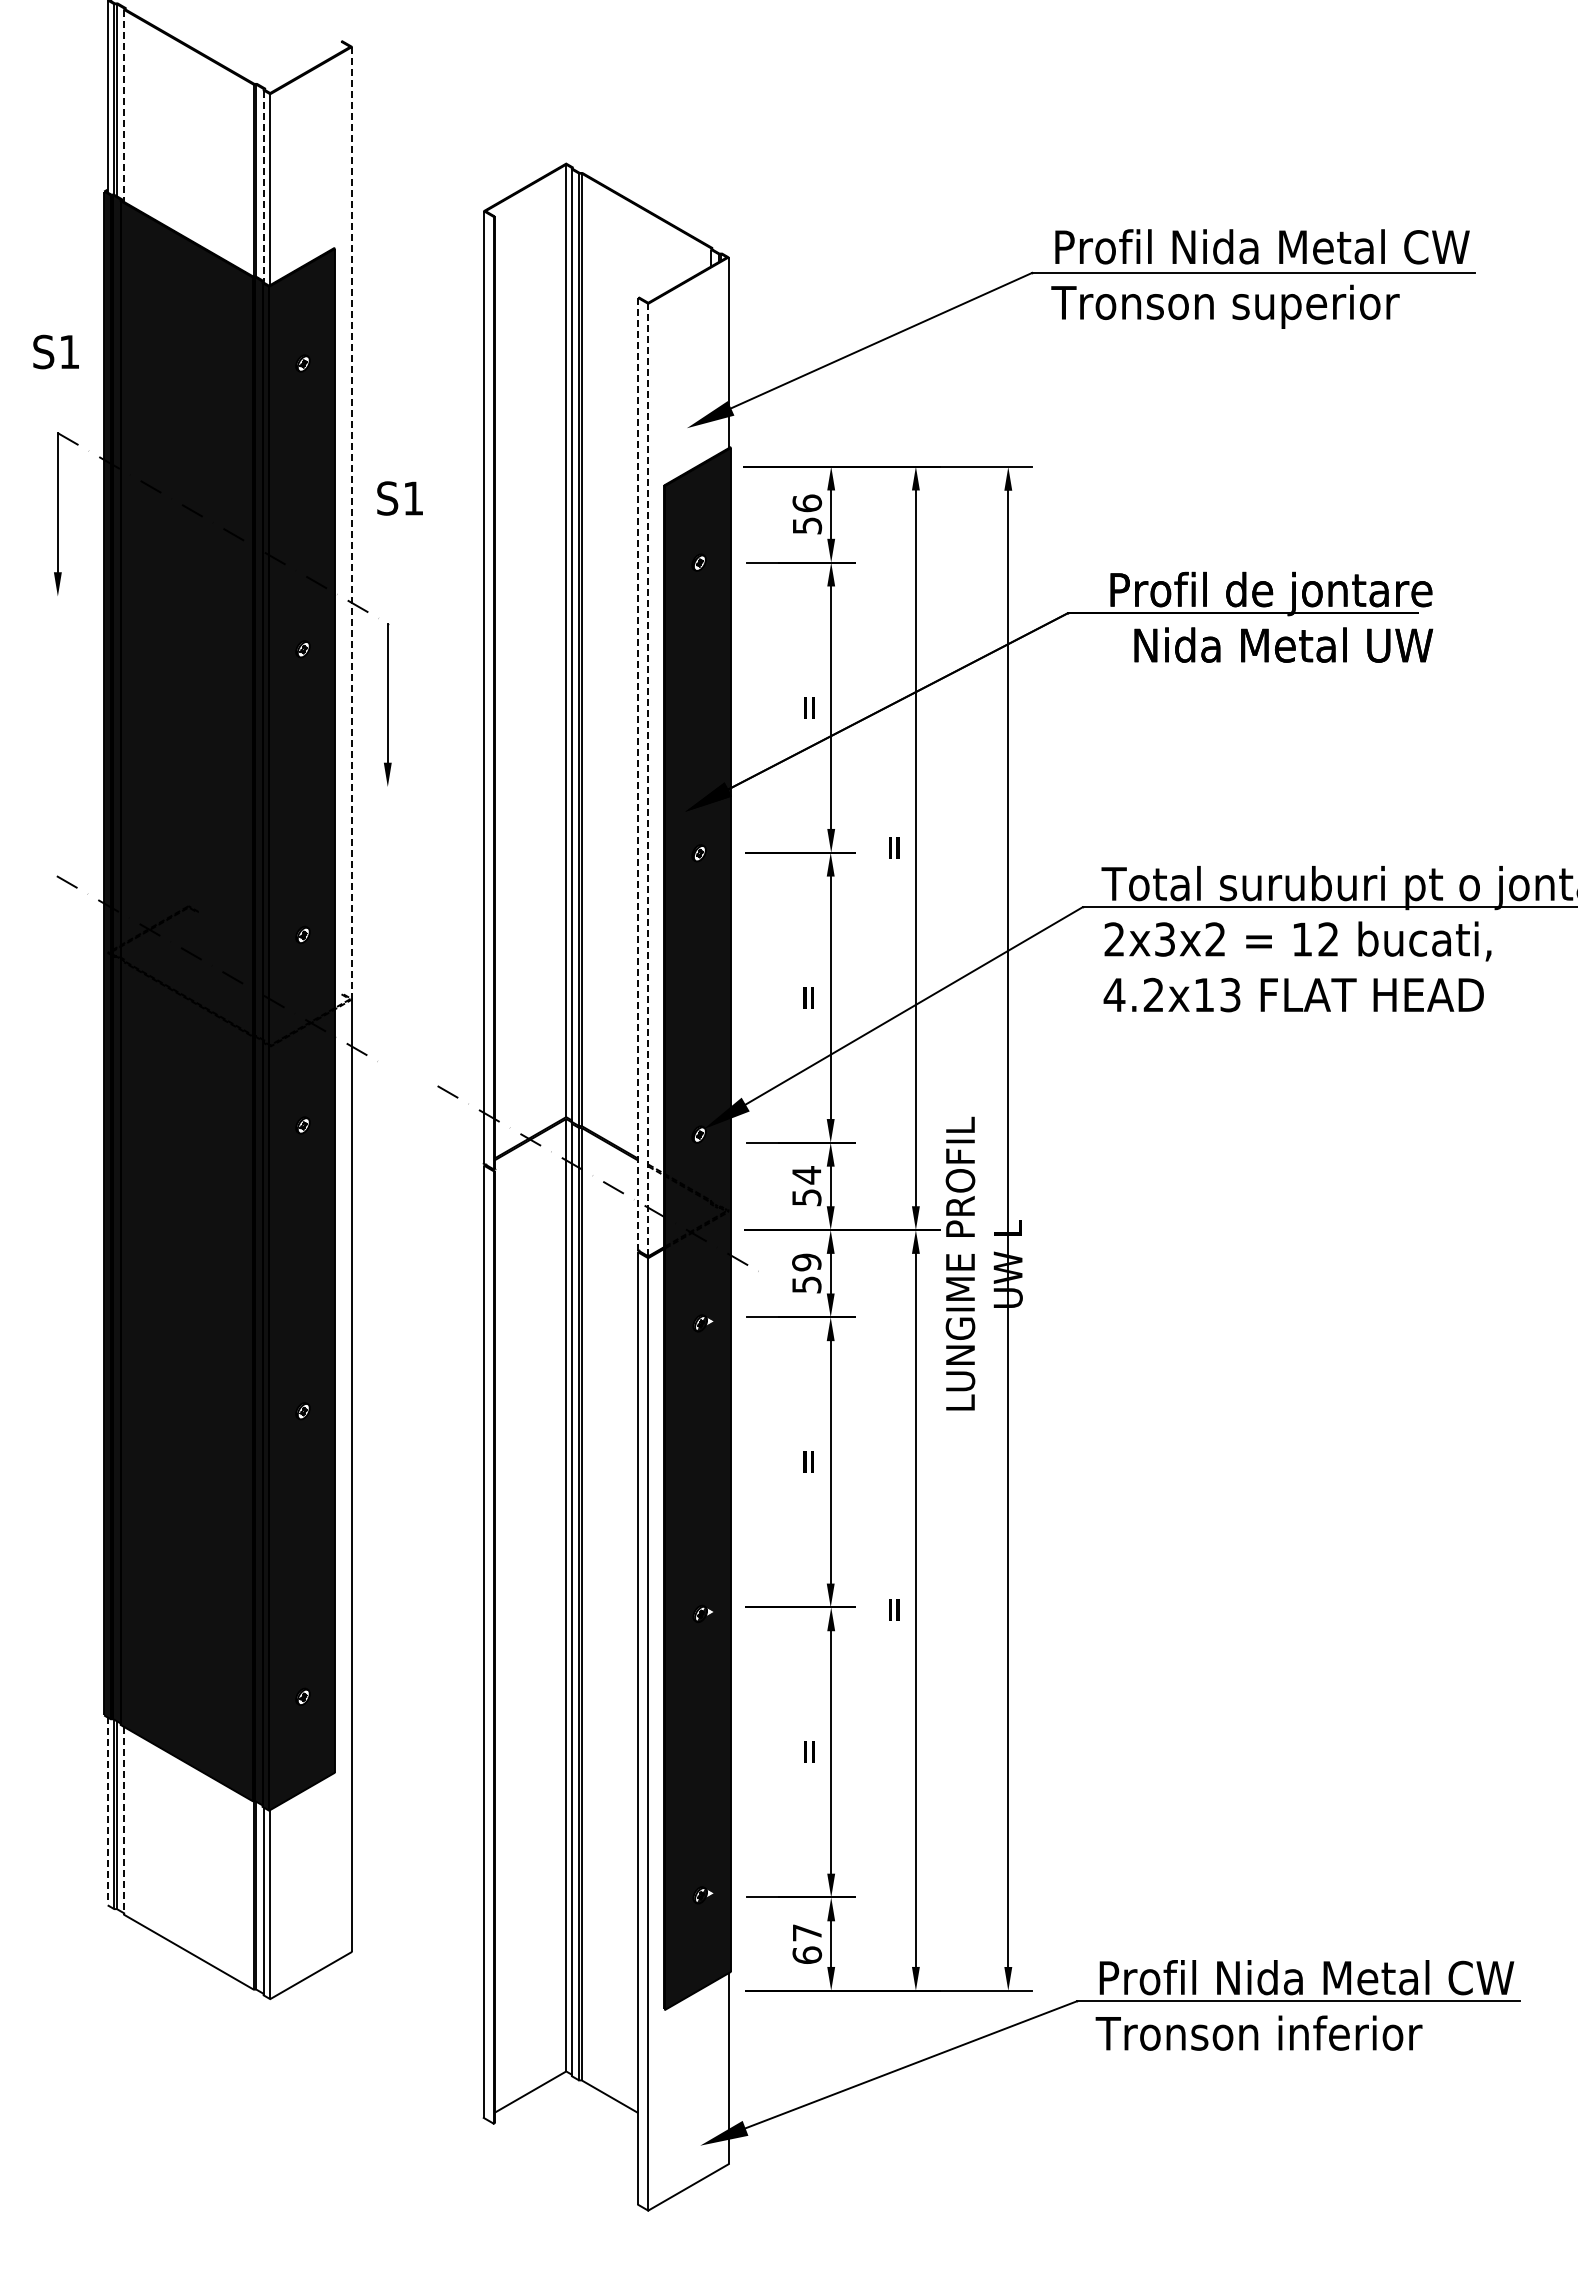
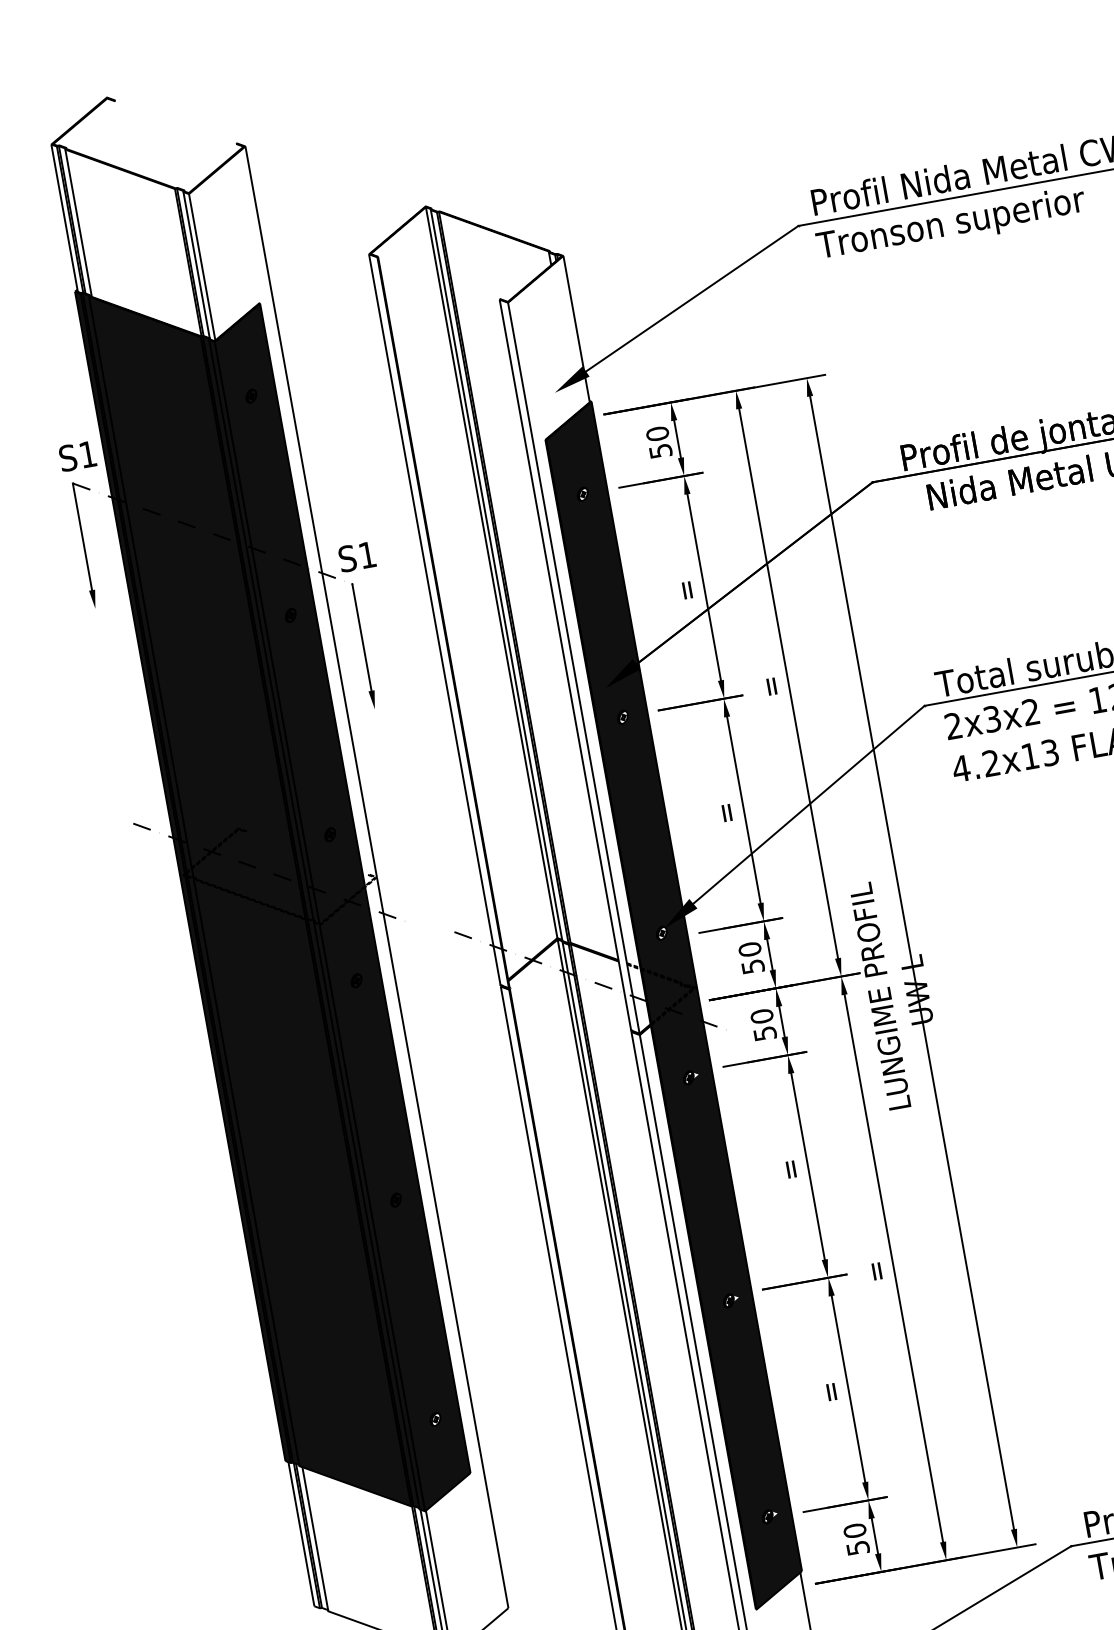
line: (124, 106) -> (78, 223), dashed -> solid
line: (263, 186) -> (196, 265), dashed -> solid
text: (55, 351) -> (77, 456), moved
text: (399, 498) -> (356, 557), moved
text: (806, 503) -> (657, 434), 56 -> 50
line: (352, 523) -> (311, 512), dashed -> solid
line: (638, 773) -> (565, 664), dashed -> solid
line: (648, 779) -> (573, 667), dashed -> solid
text: (806, 1175) -> (749, 949), 54 -> 50
text: (806, 1262) -> (761, 1016), 59 -> 50
line: (107, 1811) -> (301, 1534), dashed -> solid
line: (124, 1820) -> (315, 1538), dashed -> solid
text: (807, 1943) -> (856, 1538), 67 -> 50

